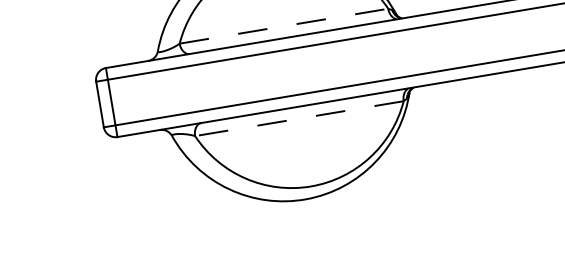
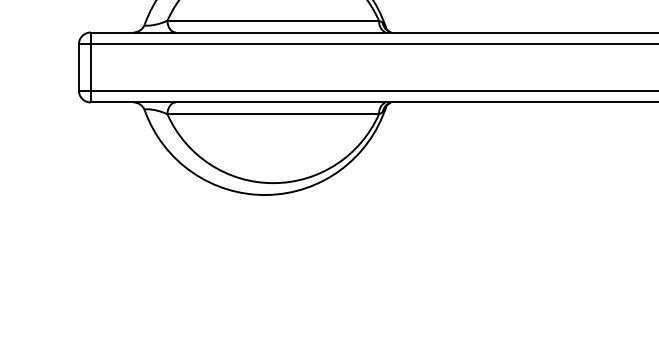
line: (284, 26) -> (273, 20), dashed -> solid
line: (299, 118) -> (273, 114), dashed -> solid

